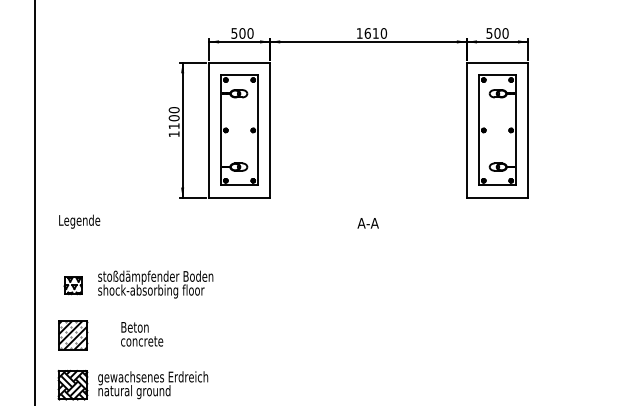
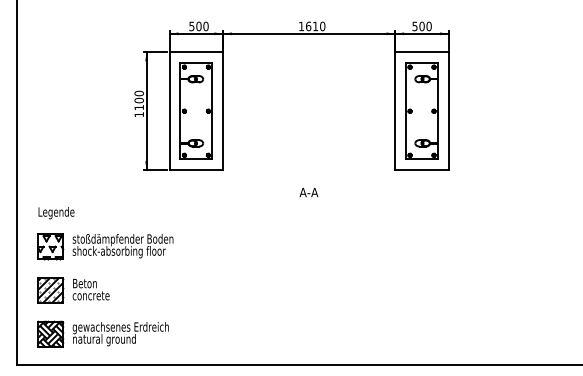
text: (79, 222) -> (56, 213), moved
part: (72, 284) -> (50, 246), size x1.67
text: (141, 334) -> (90, 289), moved

